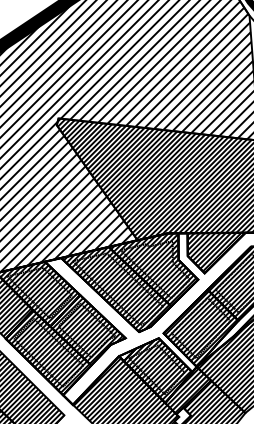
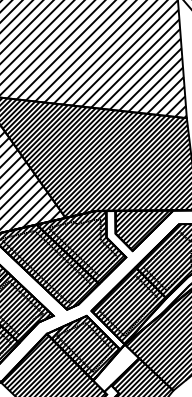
hatch: (188, 390) -> (116, 368), removed

